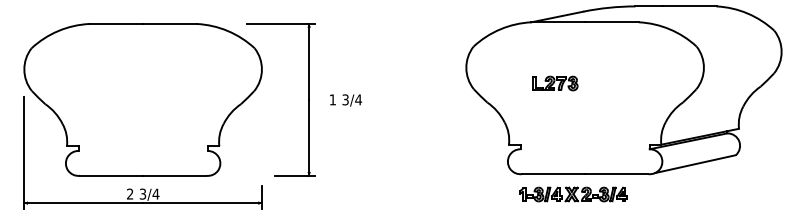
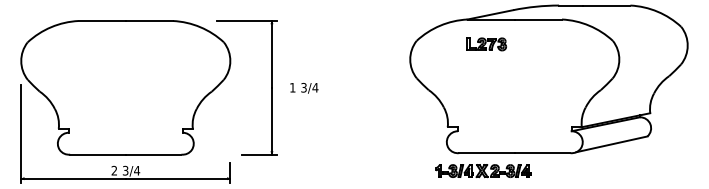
part: (555, 83) -> (486, 44), moved
part: (573, 194) -> (483, 171), moved

